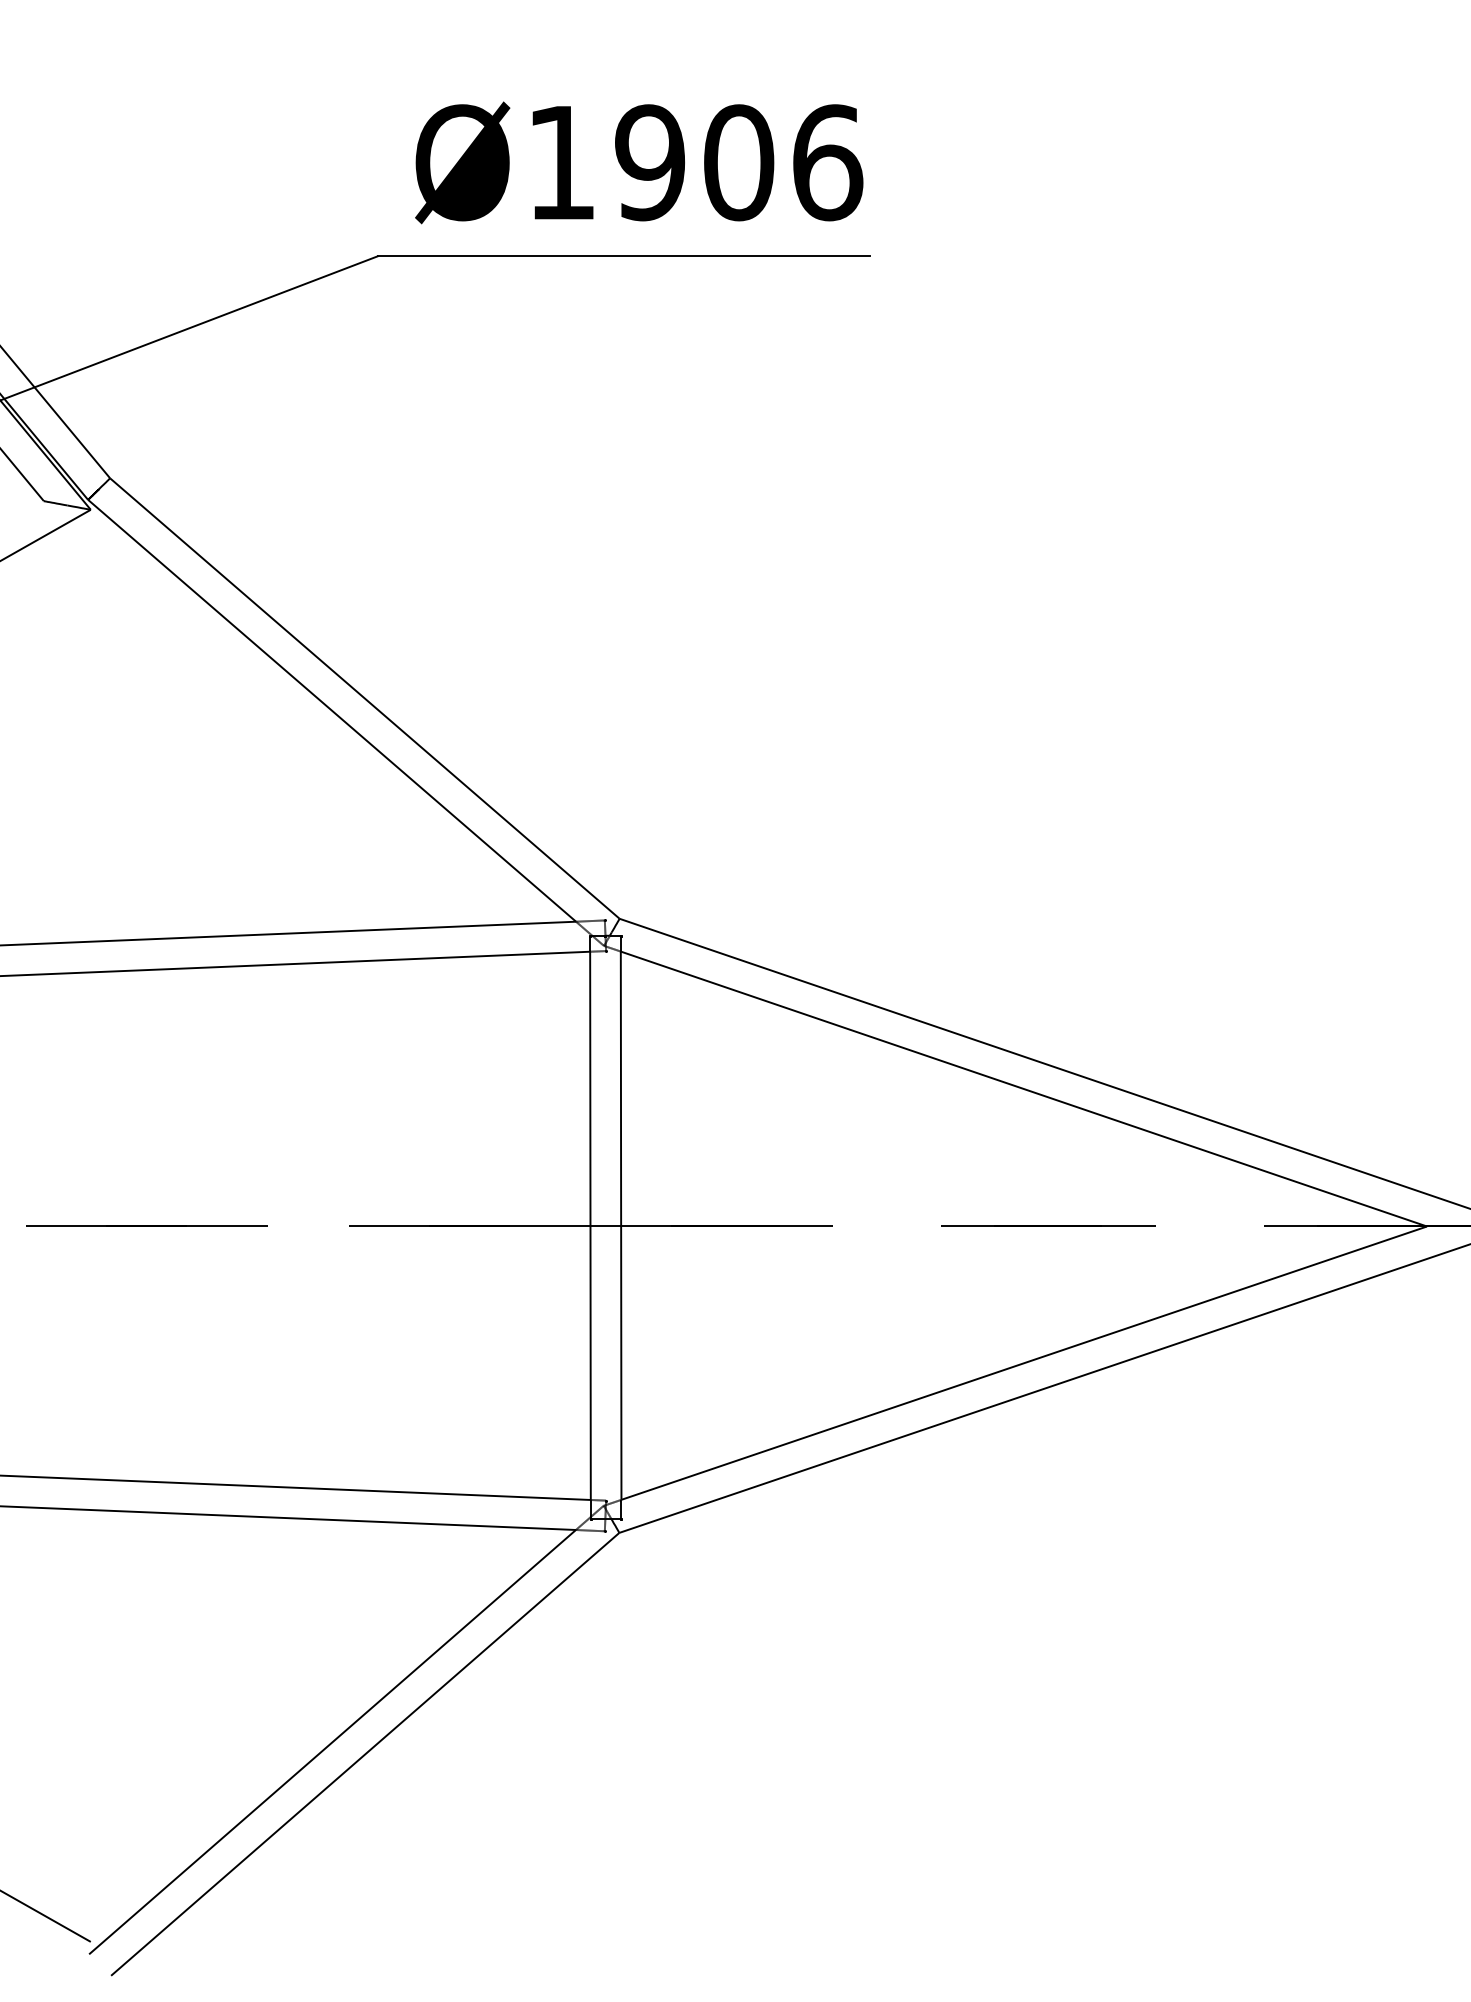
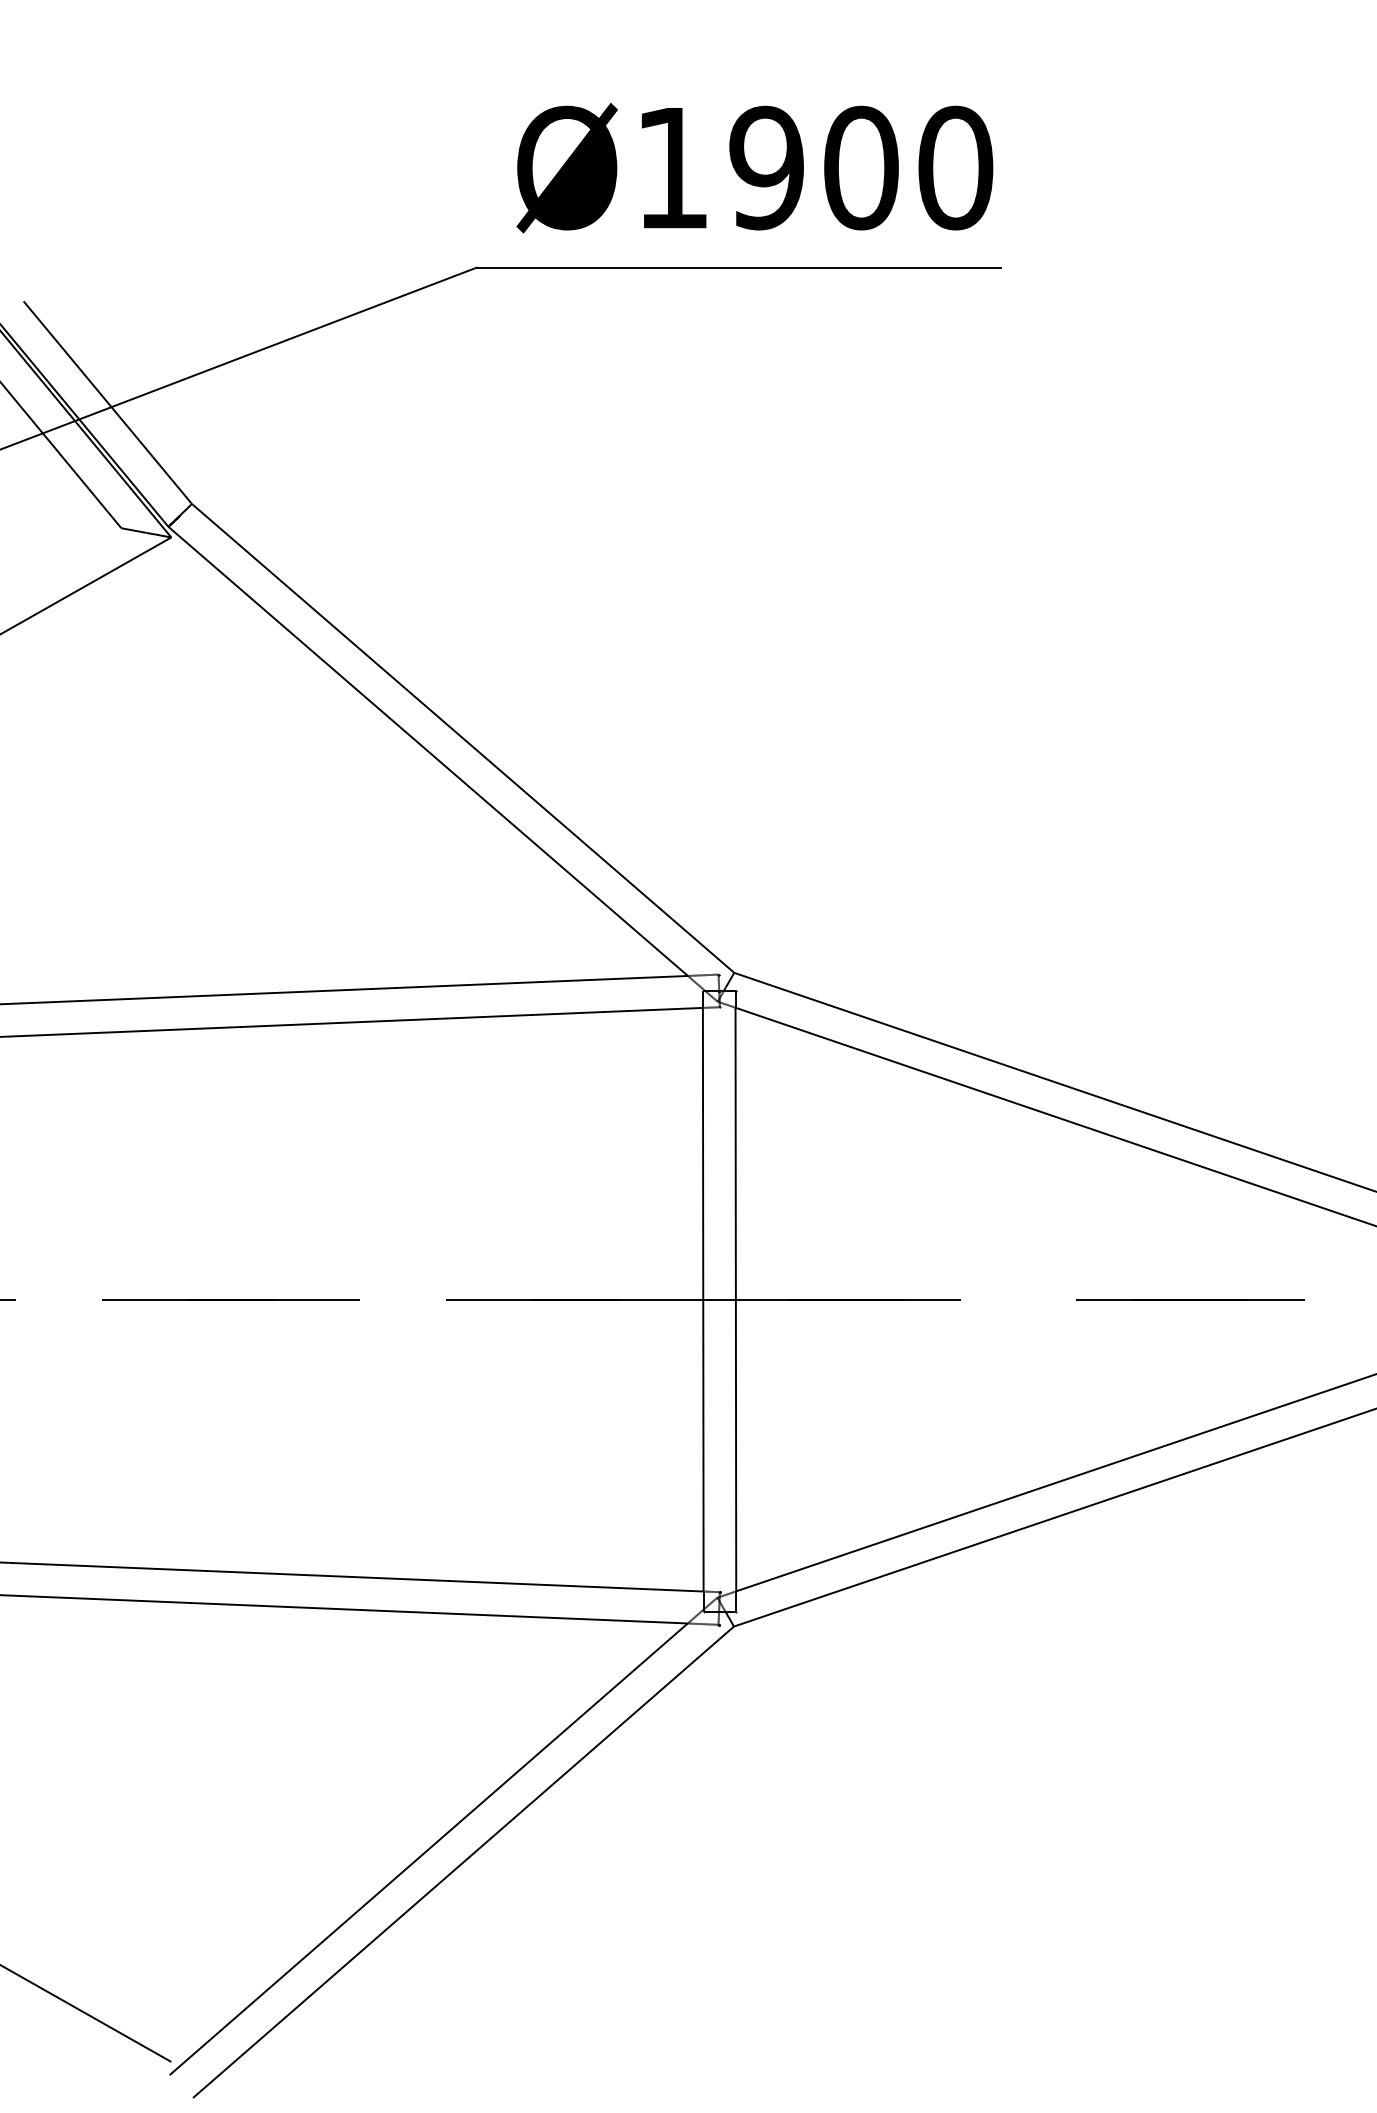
text: (827, 162) -> (955, 167), Ø1906 -> Ø1900

